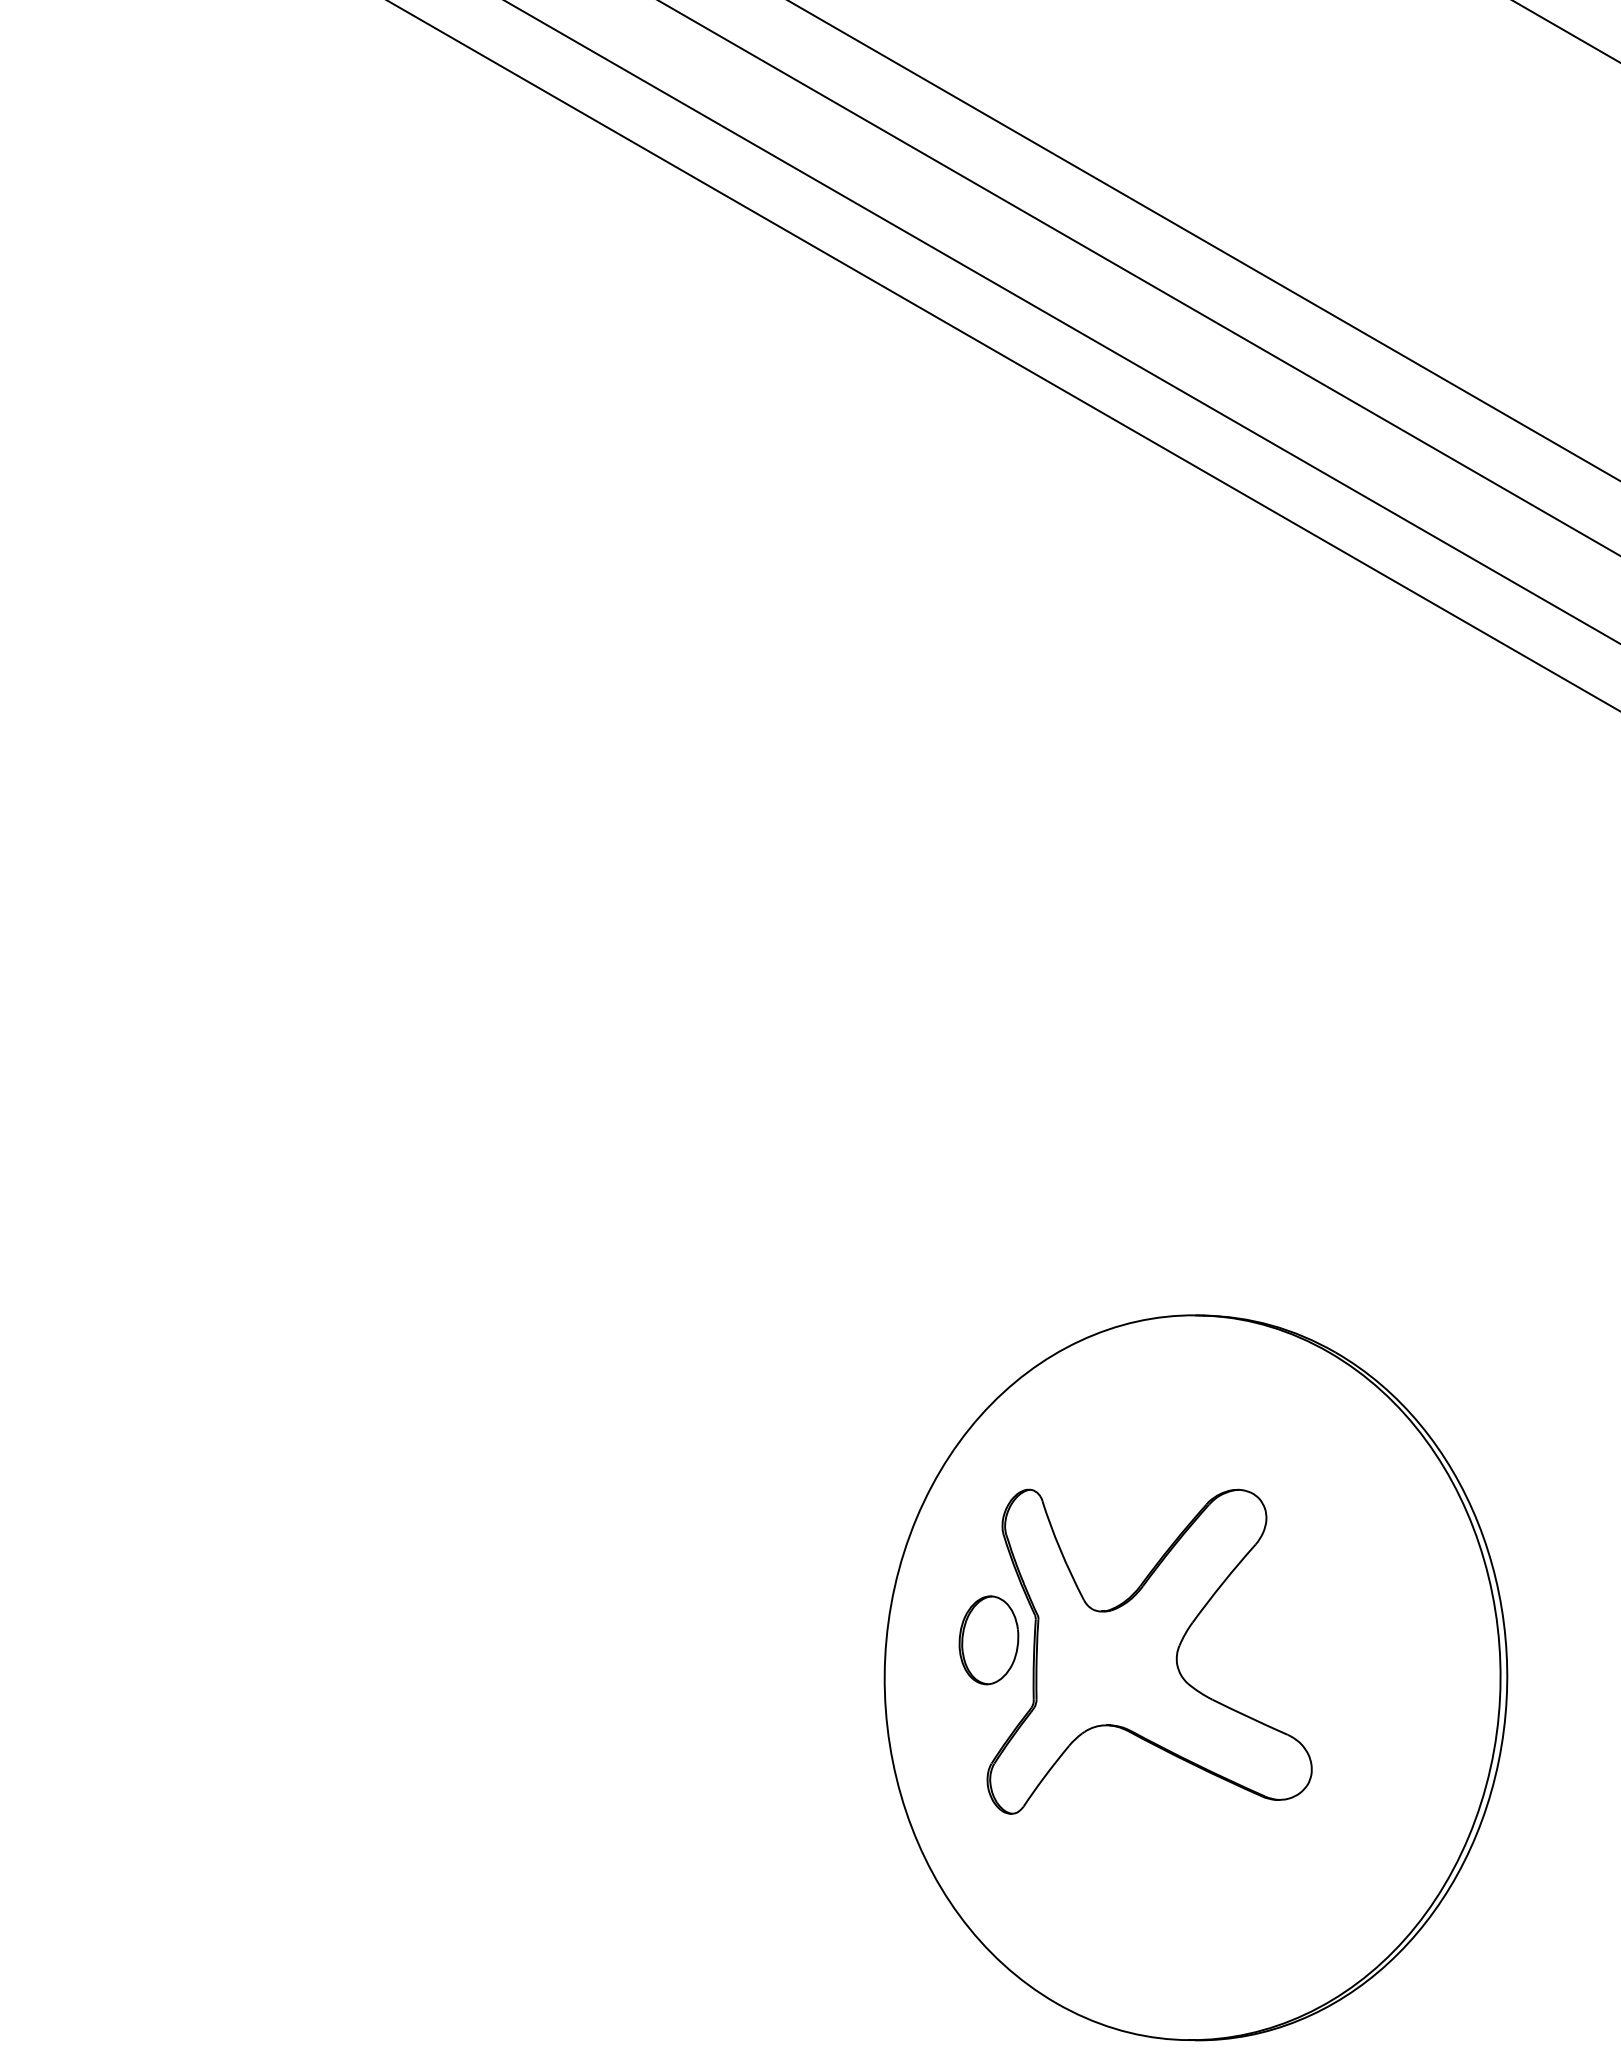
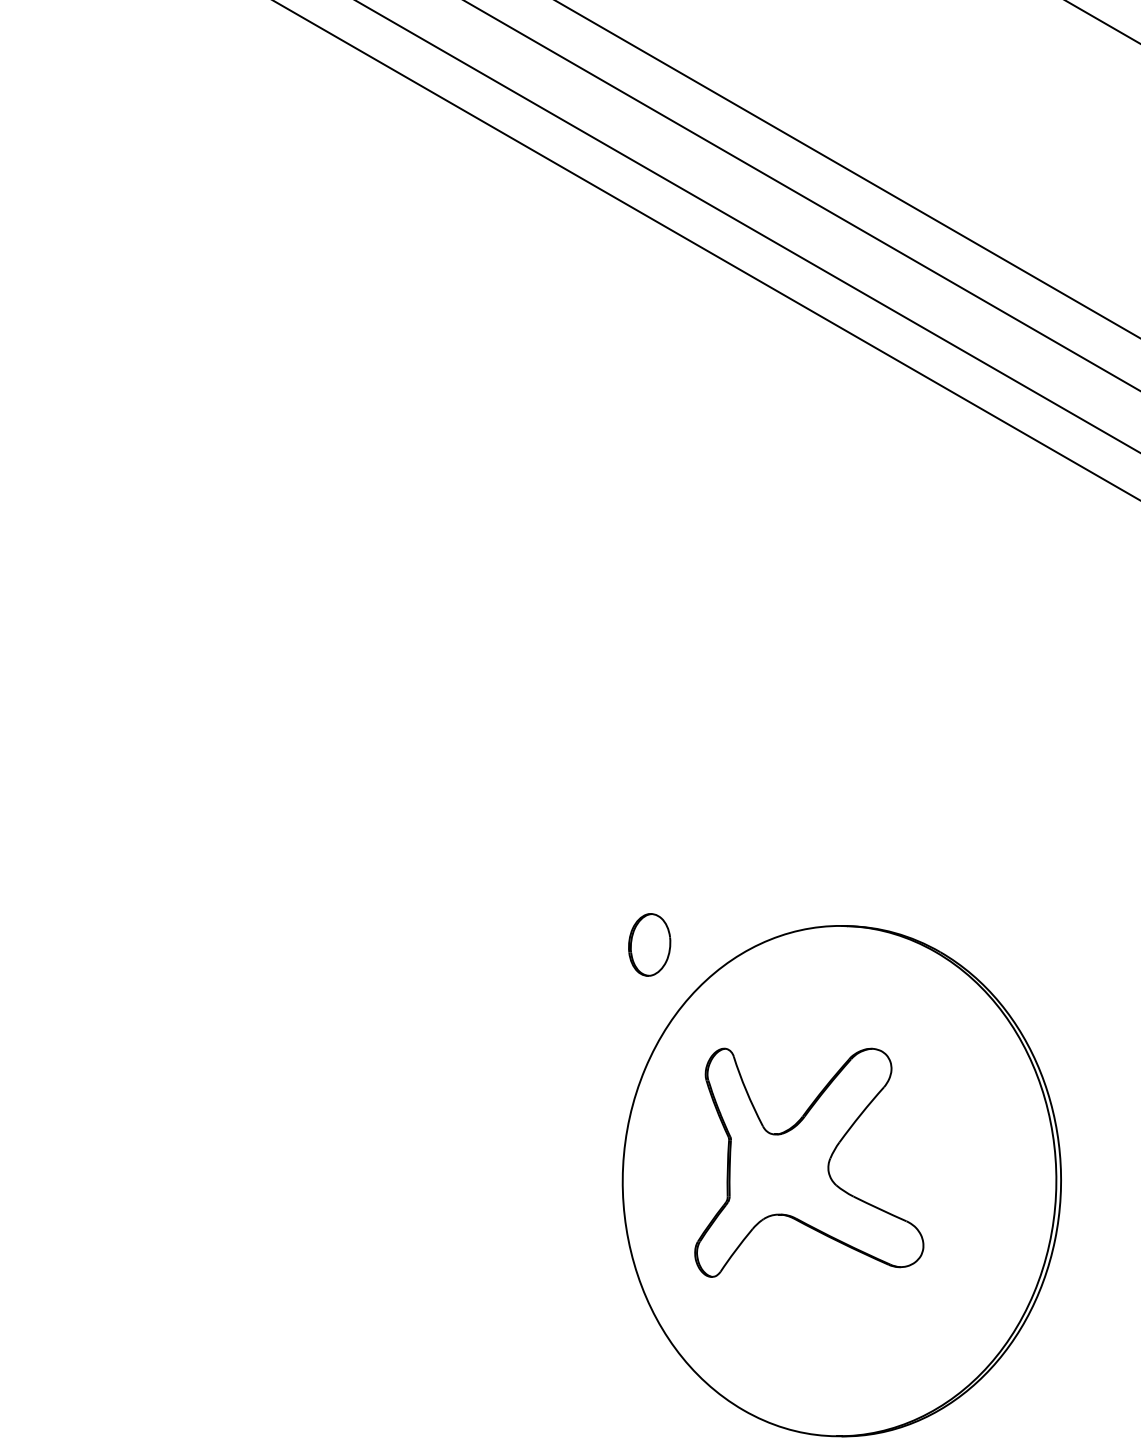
part: (988, 1640) -> (649, 945), moved

